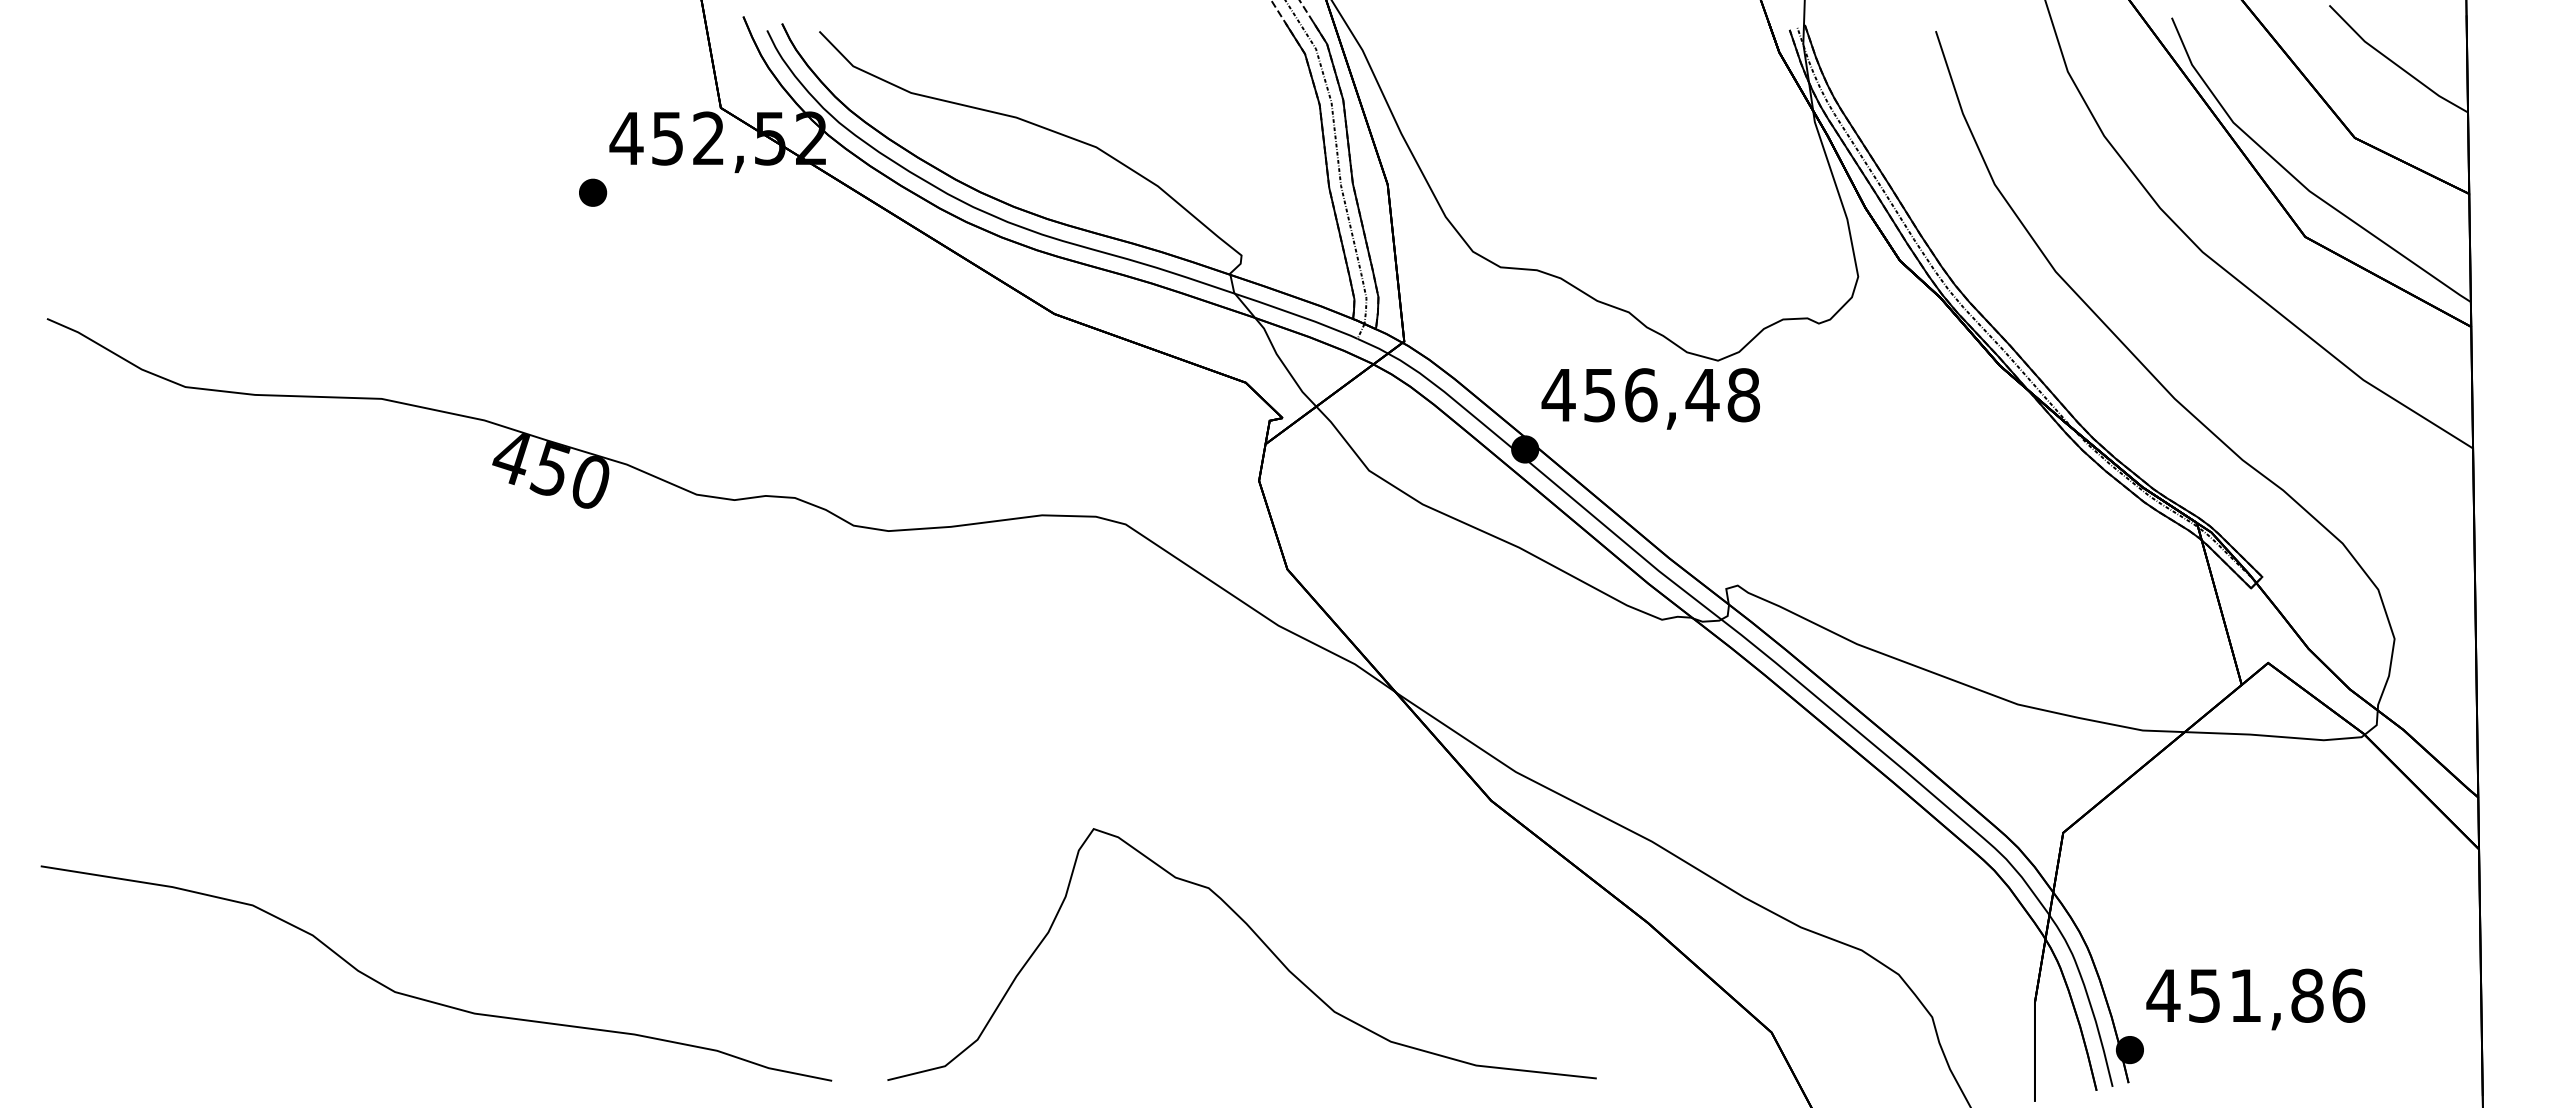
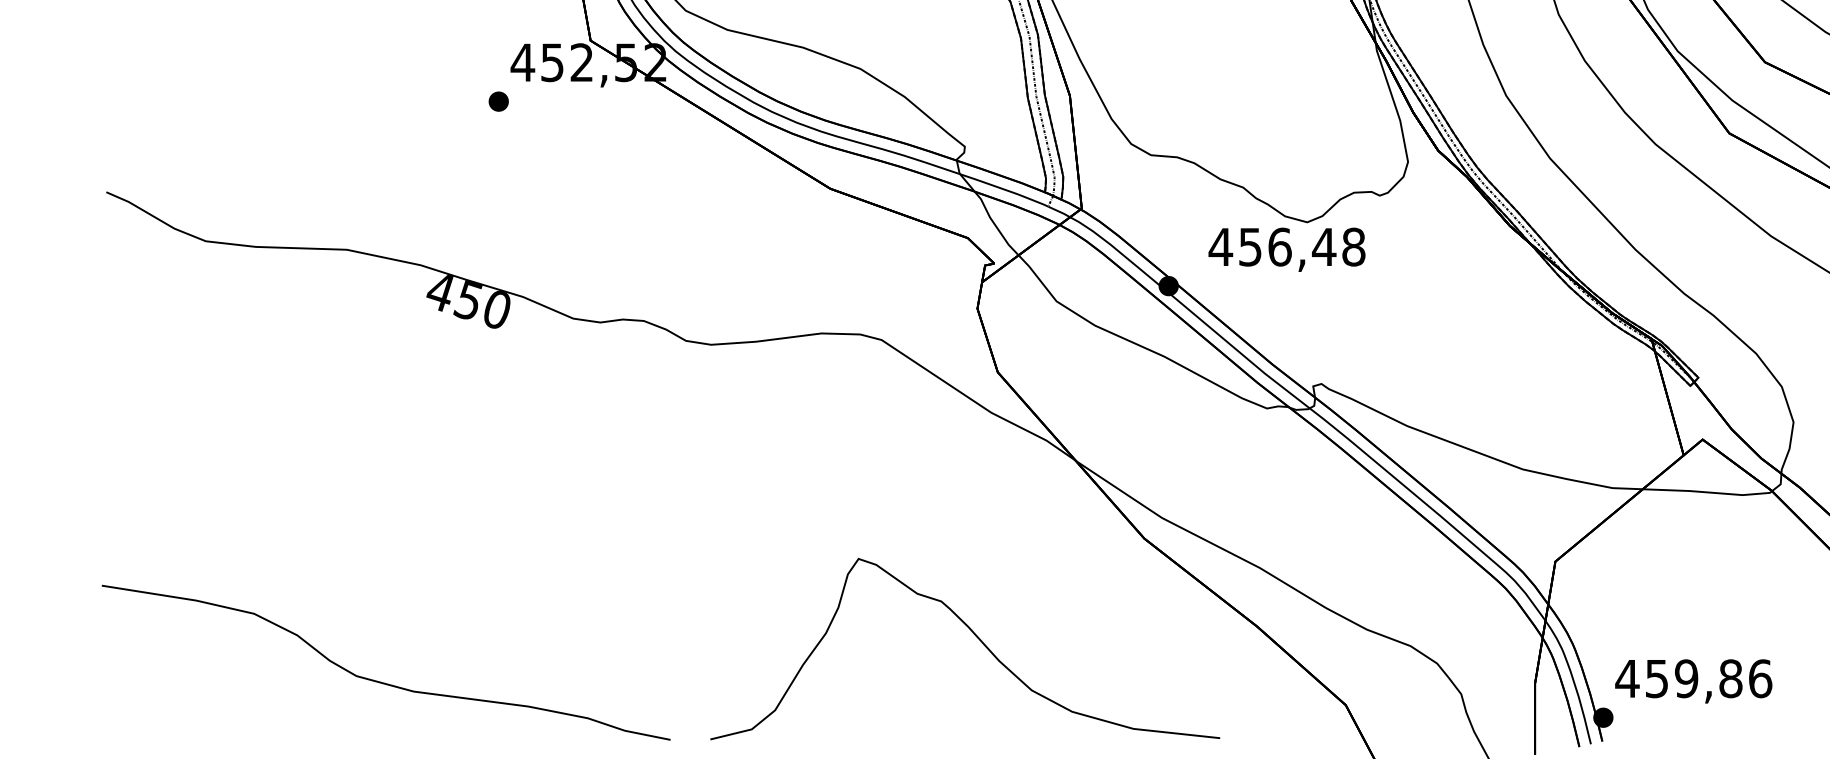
text: (1650, 398) -> (1286, 249), moved
text: (2245, 995) -> (1686, 678), 451,86 -> 459,86

